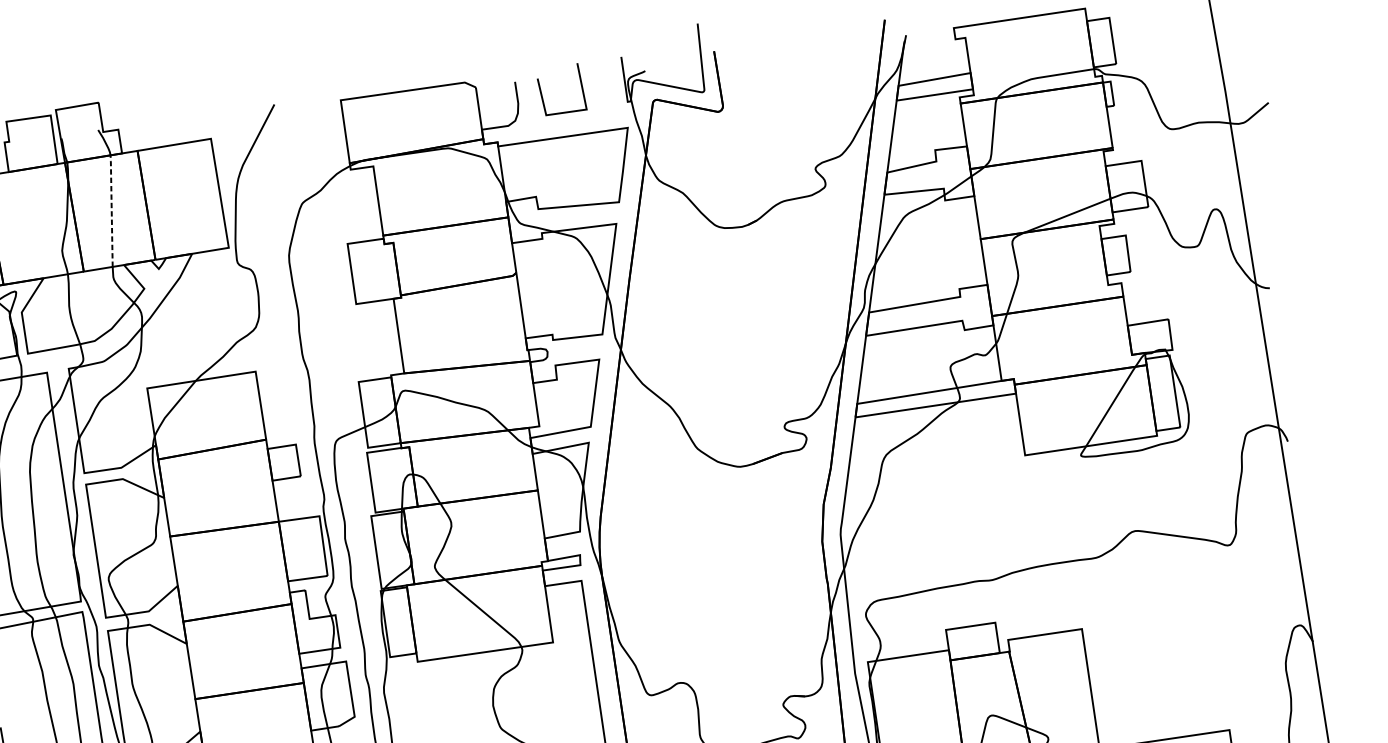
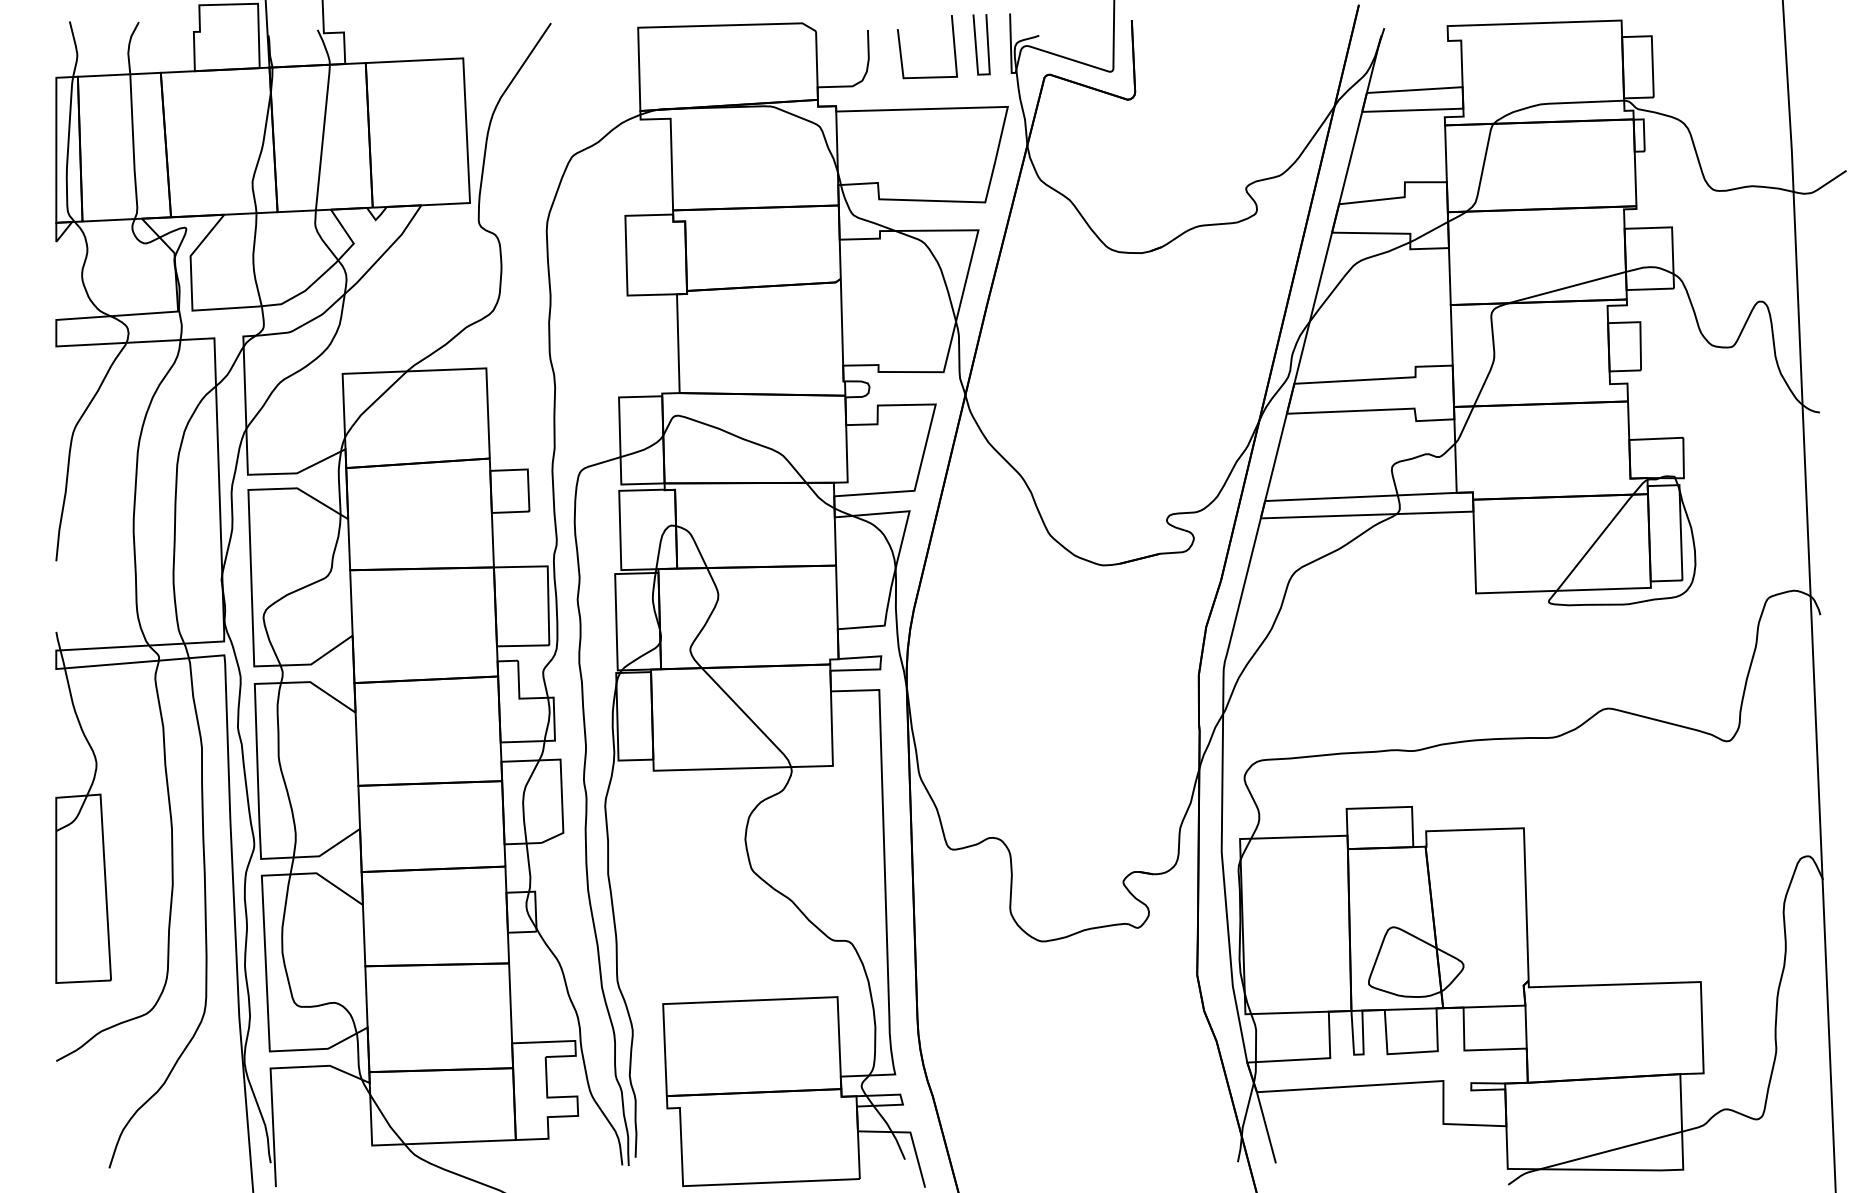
line: (598, 83) -> (976, 44), added
line: (111, 210) -> (323, 136), dashed -> solid

